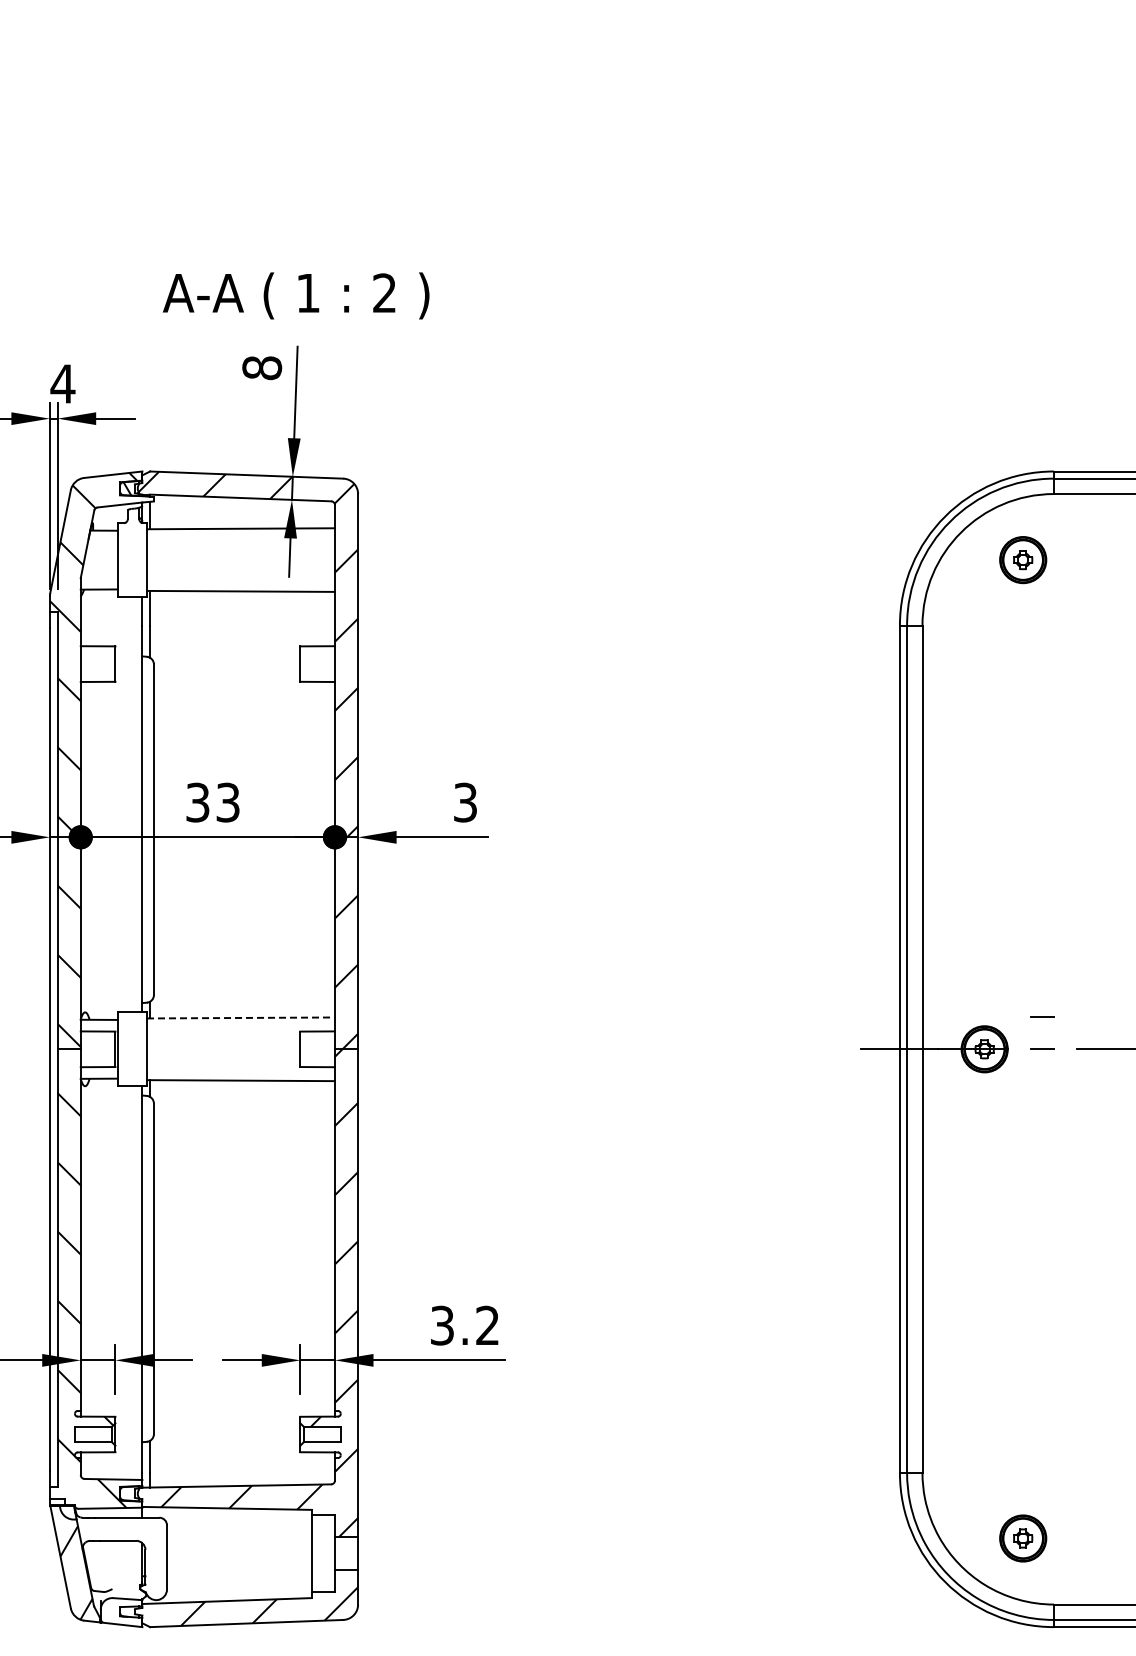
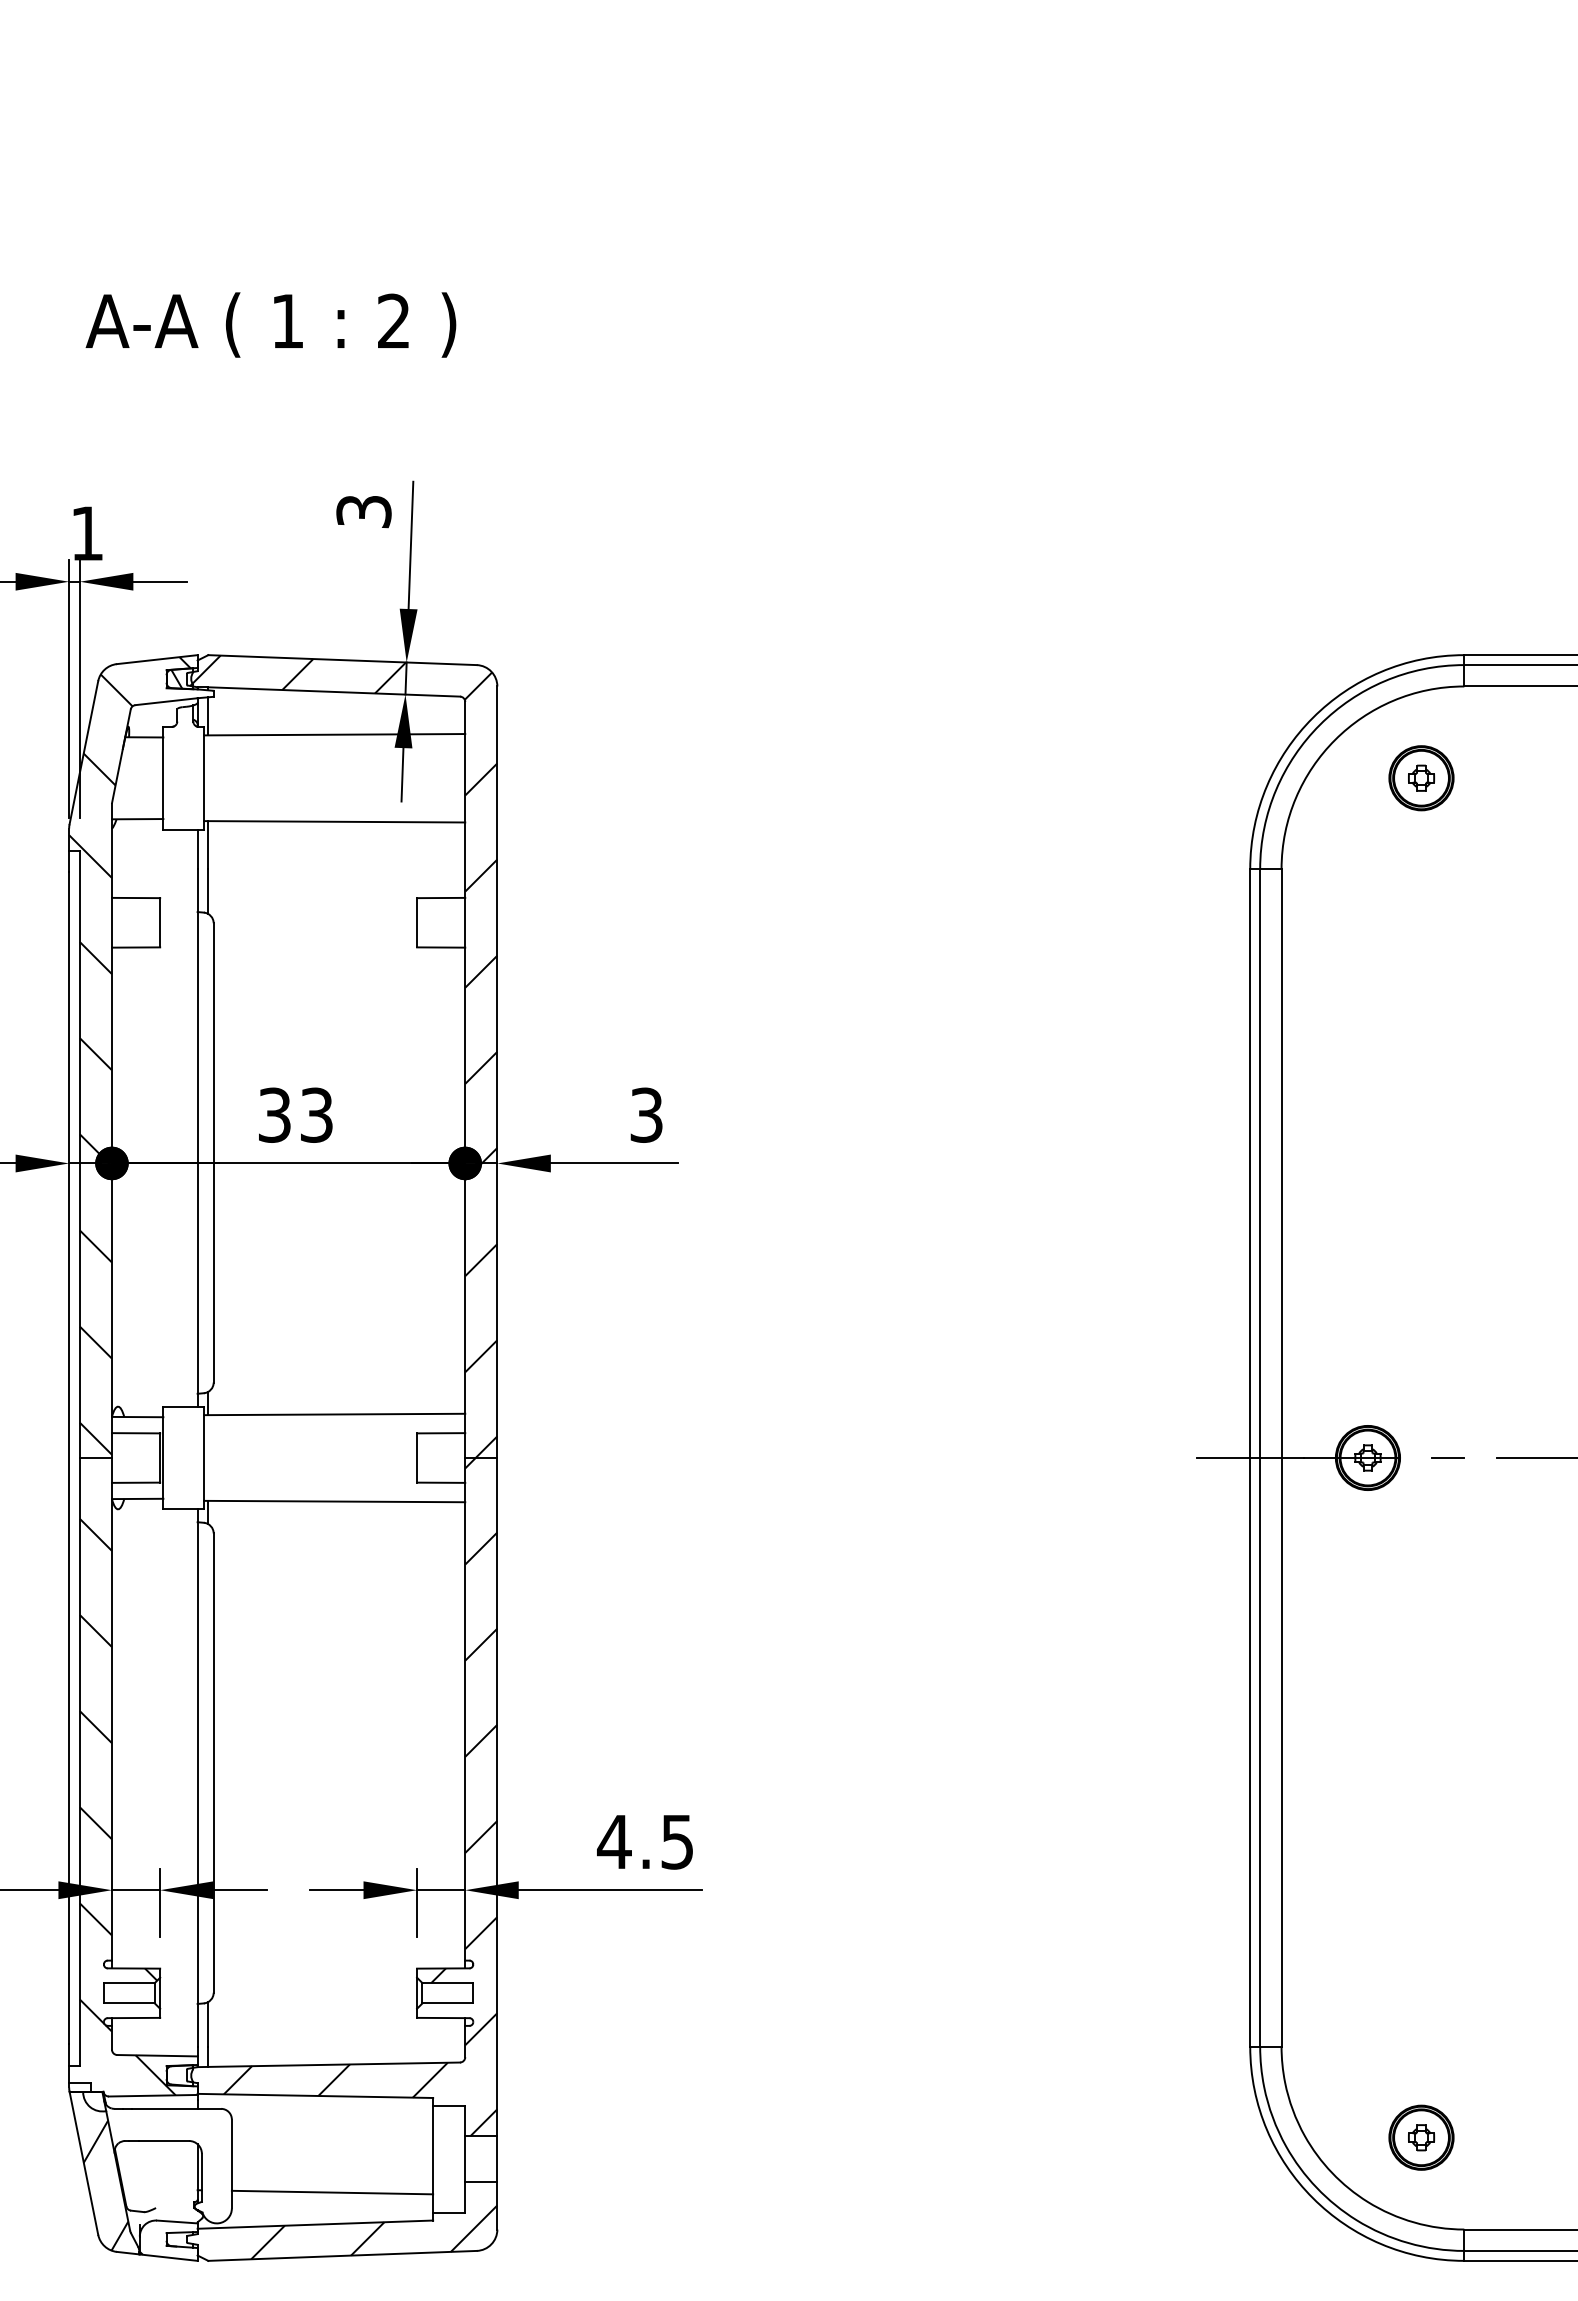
text: (296, 295) -> (271, 324), moved
text: (262, 368) -> (364, 512), 8 -> 3
text: (62, 383) -> (86, 532), 4 -> 1
line: (1042, 1016) -> (1448, 1412), removed
line: (241, 1017) -> (335, 1413), dashed -> solid
text: (463, 1325) -> (643, 1841), 3.2 -> 4.5
line: (239, 1577) -> (332, 2191), added

